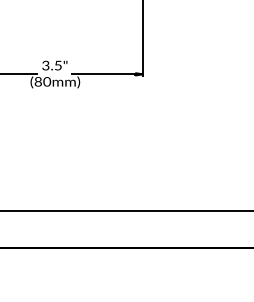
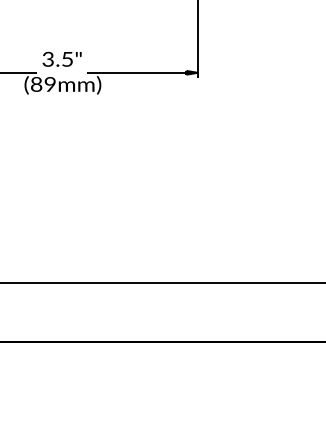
text: (47, 82) -> (50, 85), (80mm) -> (89mm)

